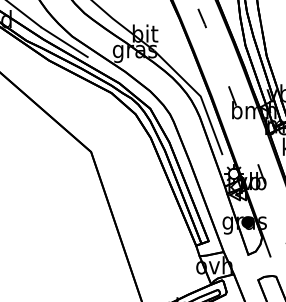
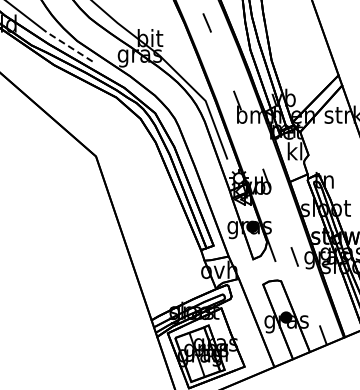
line: (64, 41) -> (69, 46), solid -> dashed

